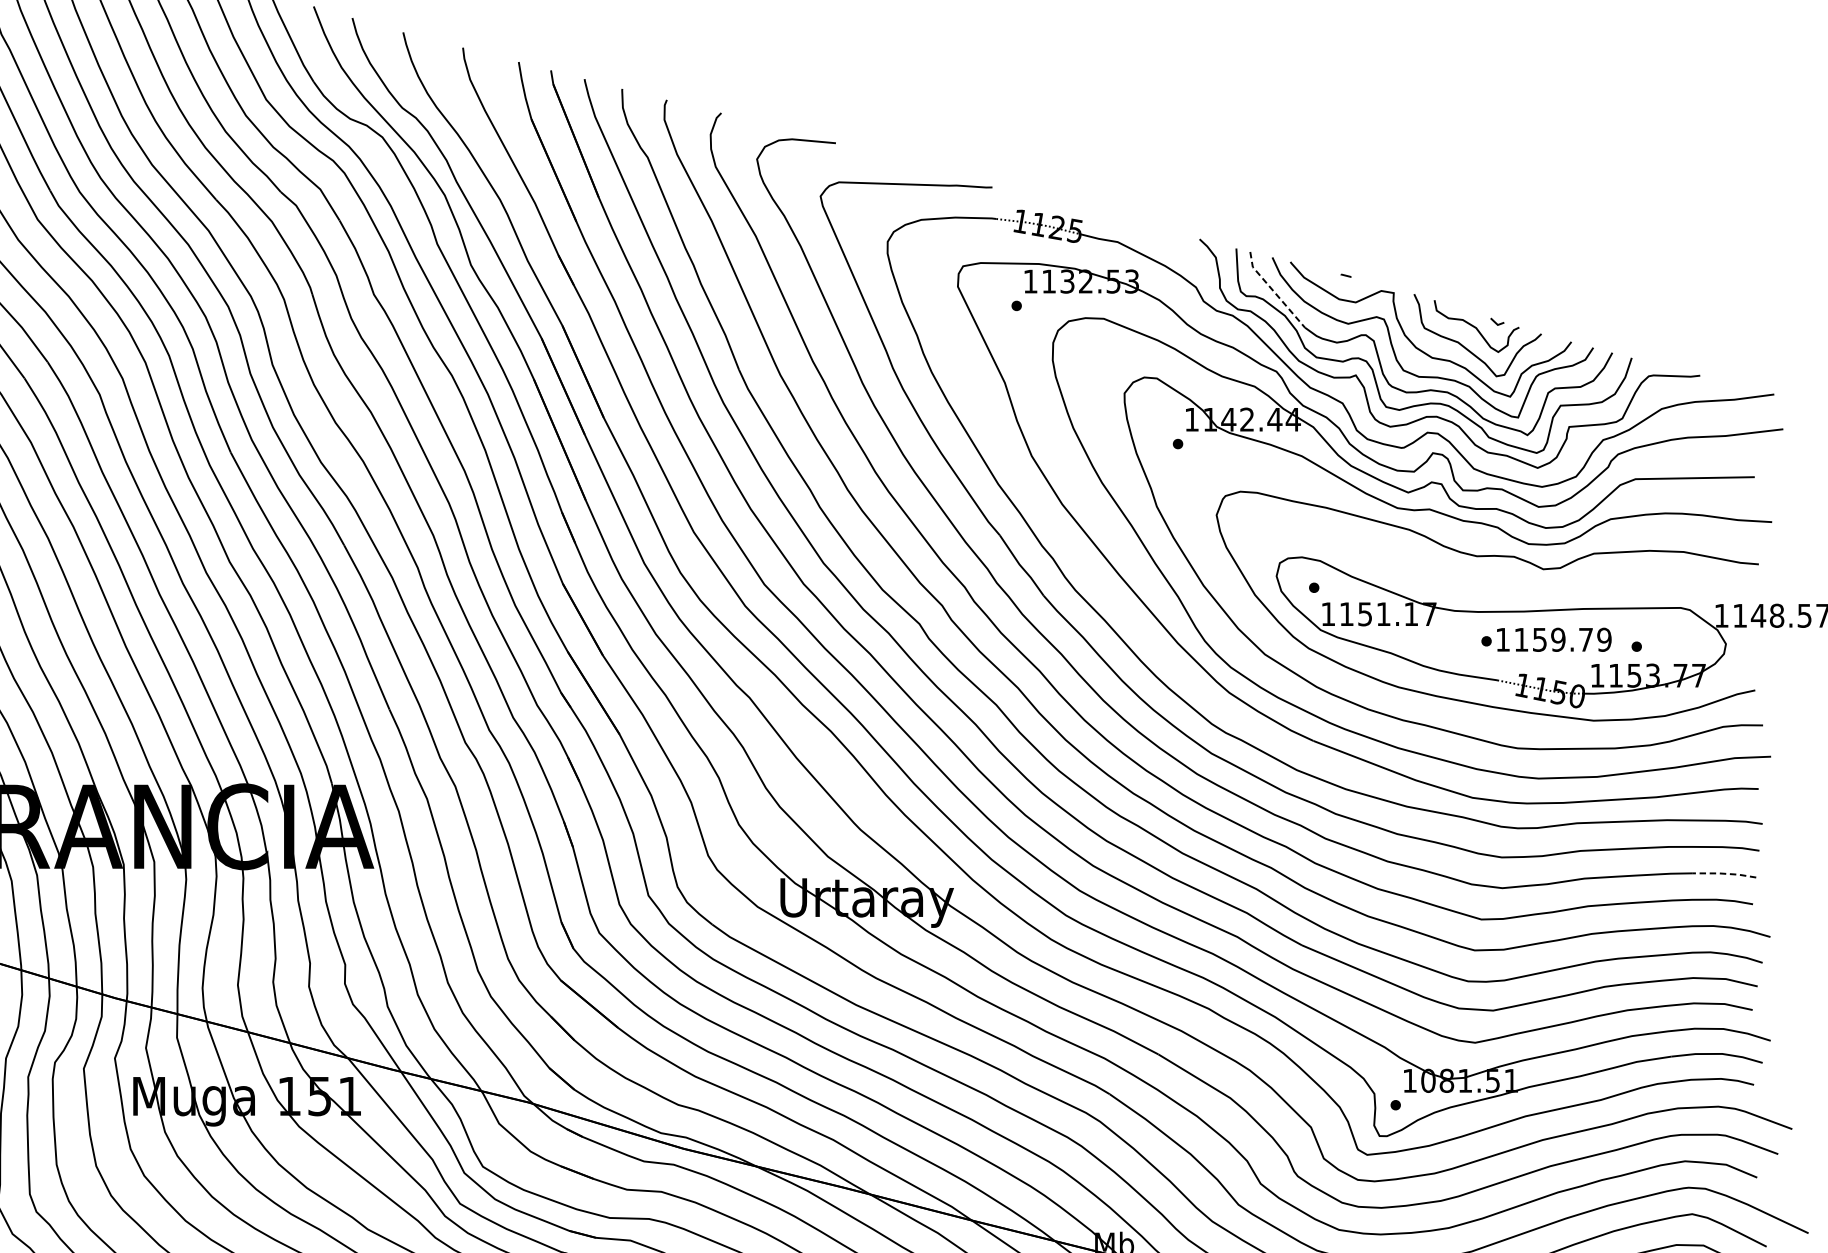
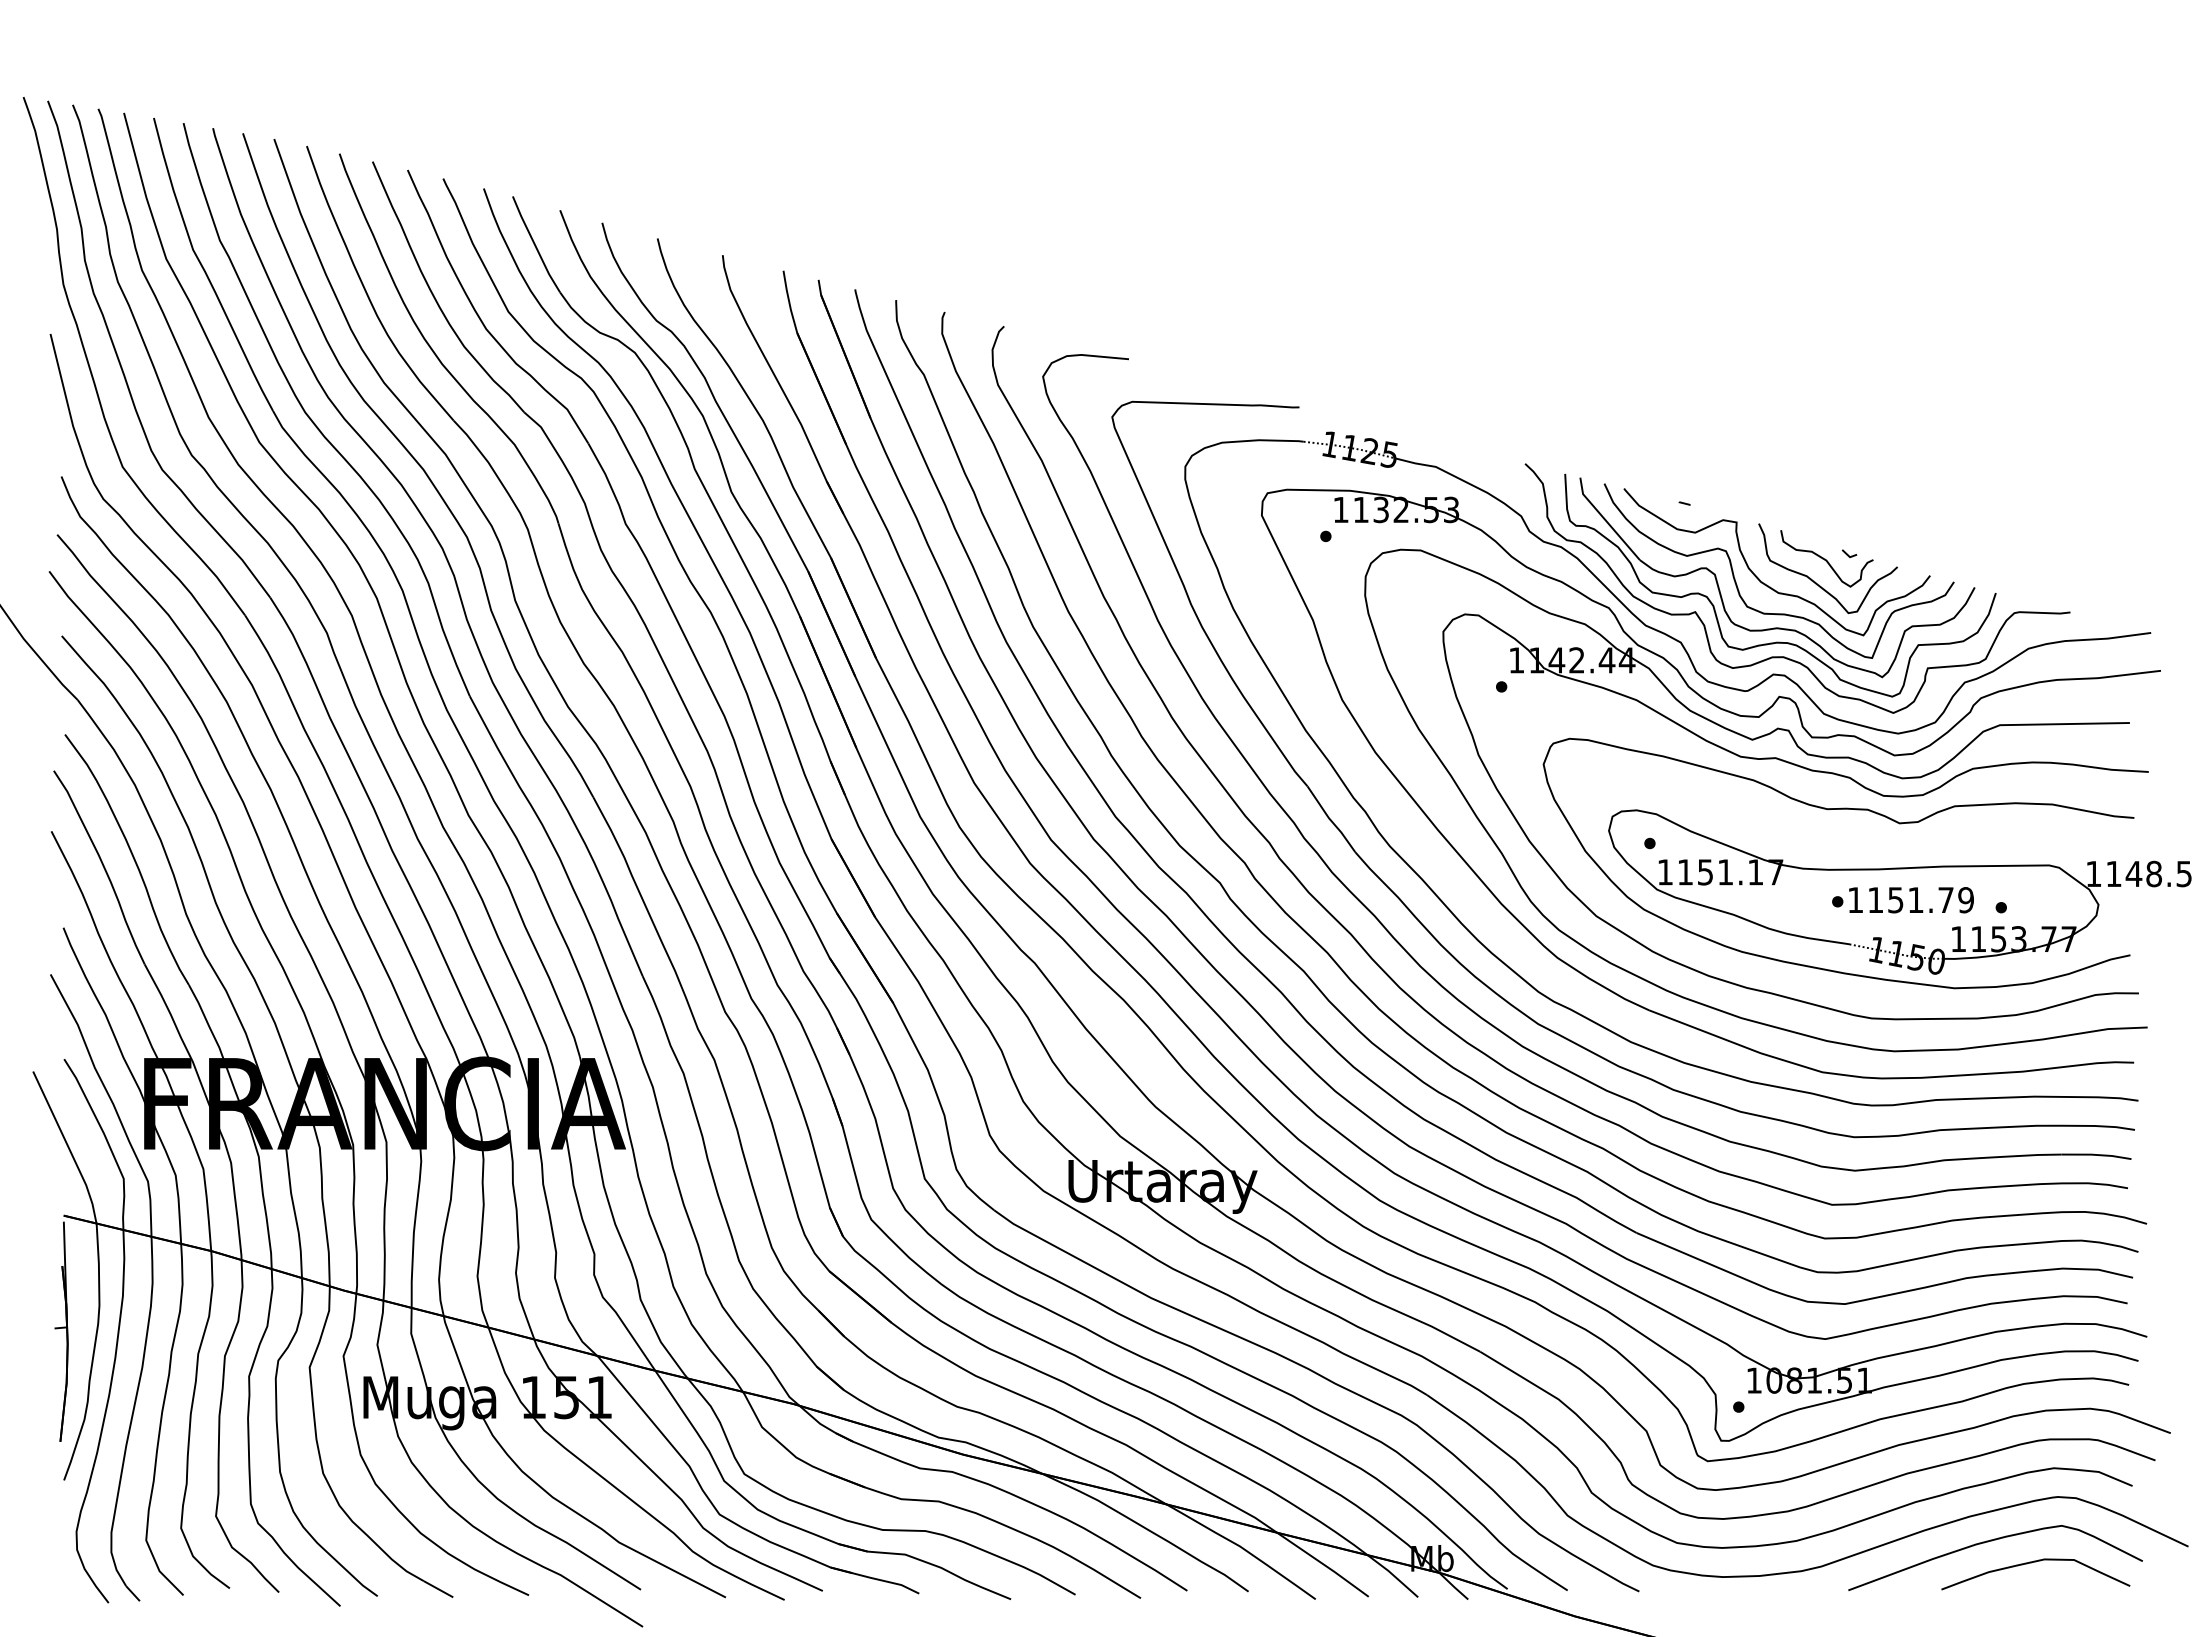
line: (1273, 291) -> (1605, 520), dashed -> solid
text: (1557, 640) -> (1915, 900), 1159.79 -> 1151.79
line: (1724, 873) -> (2096, 1154), dashed -> solid

